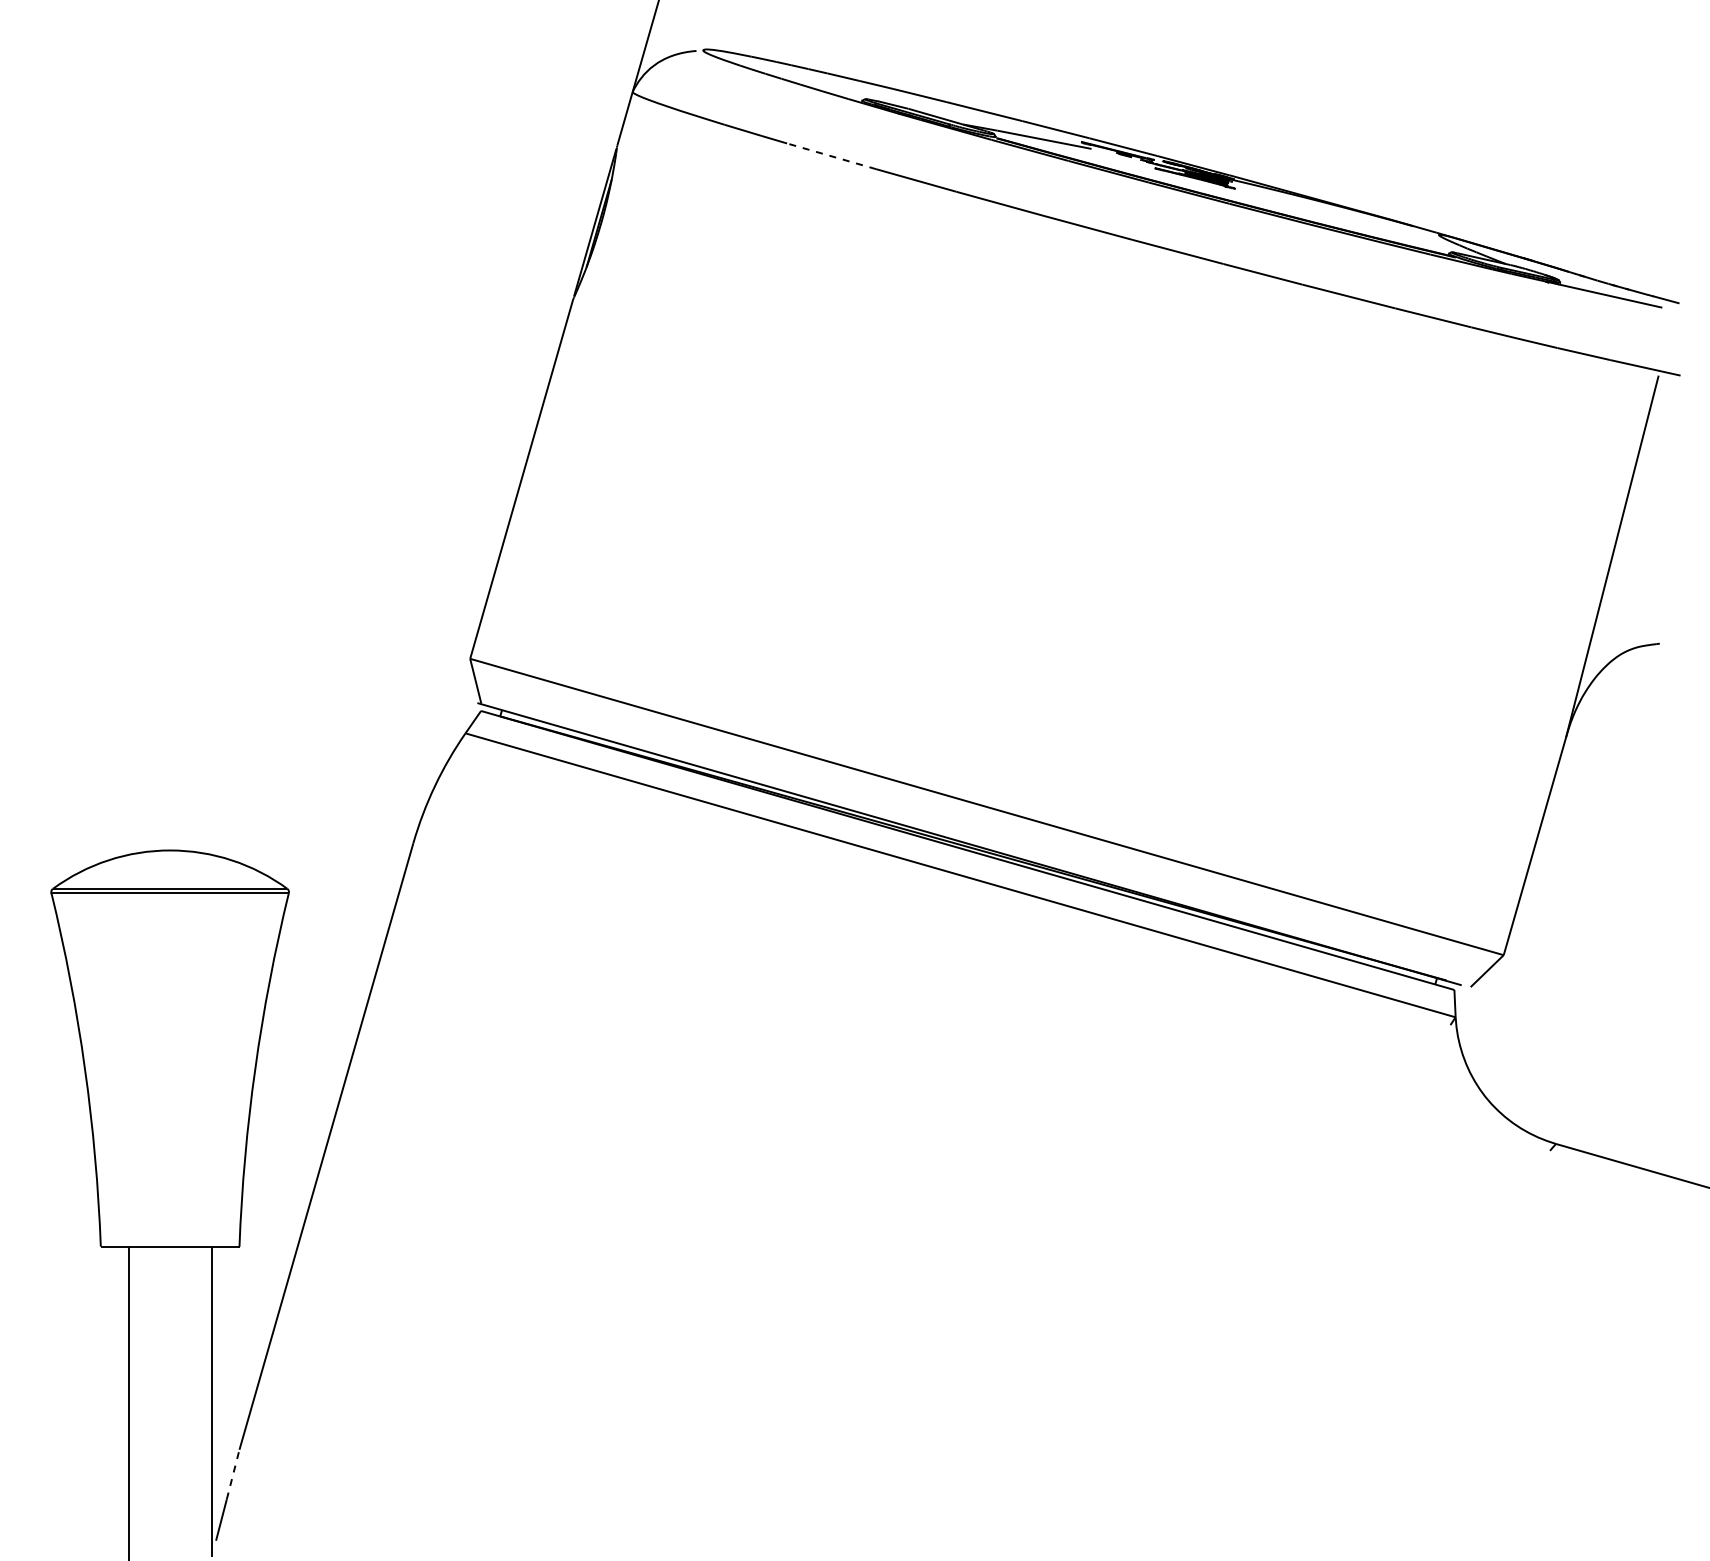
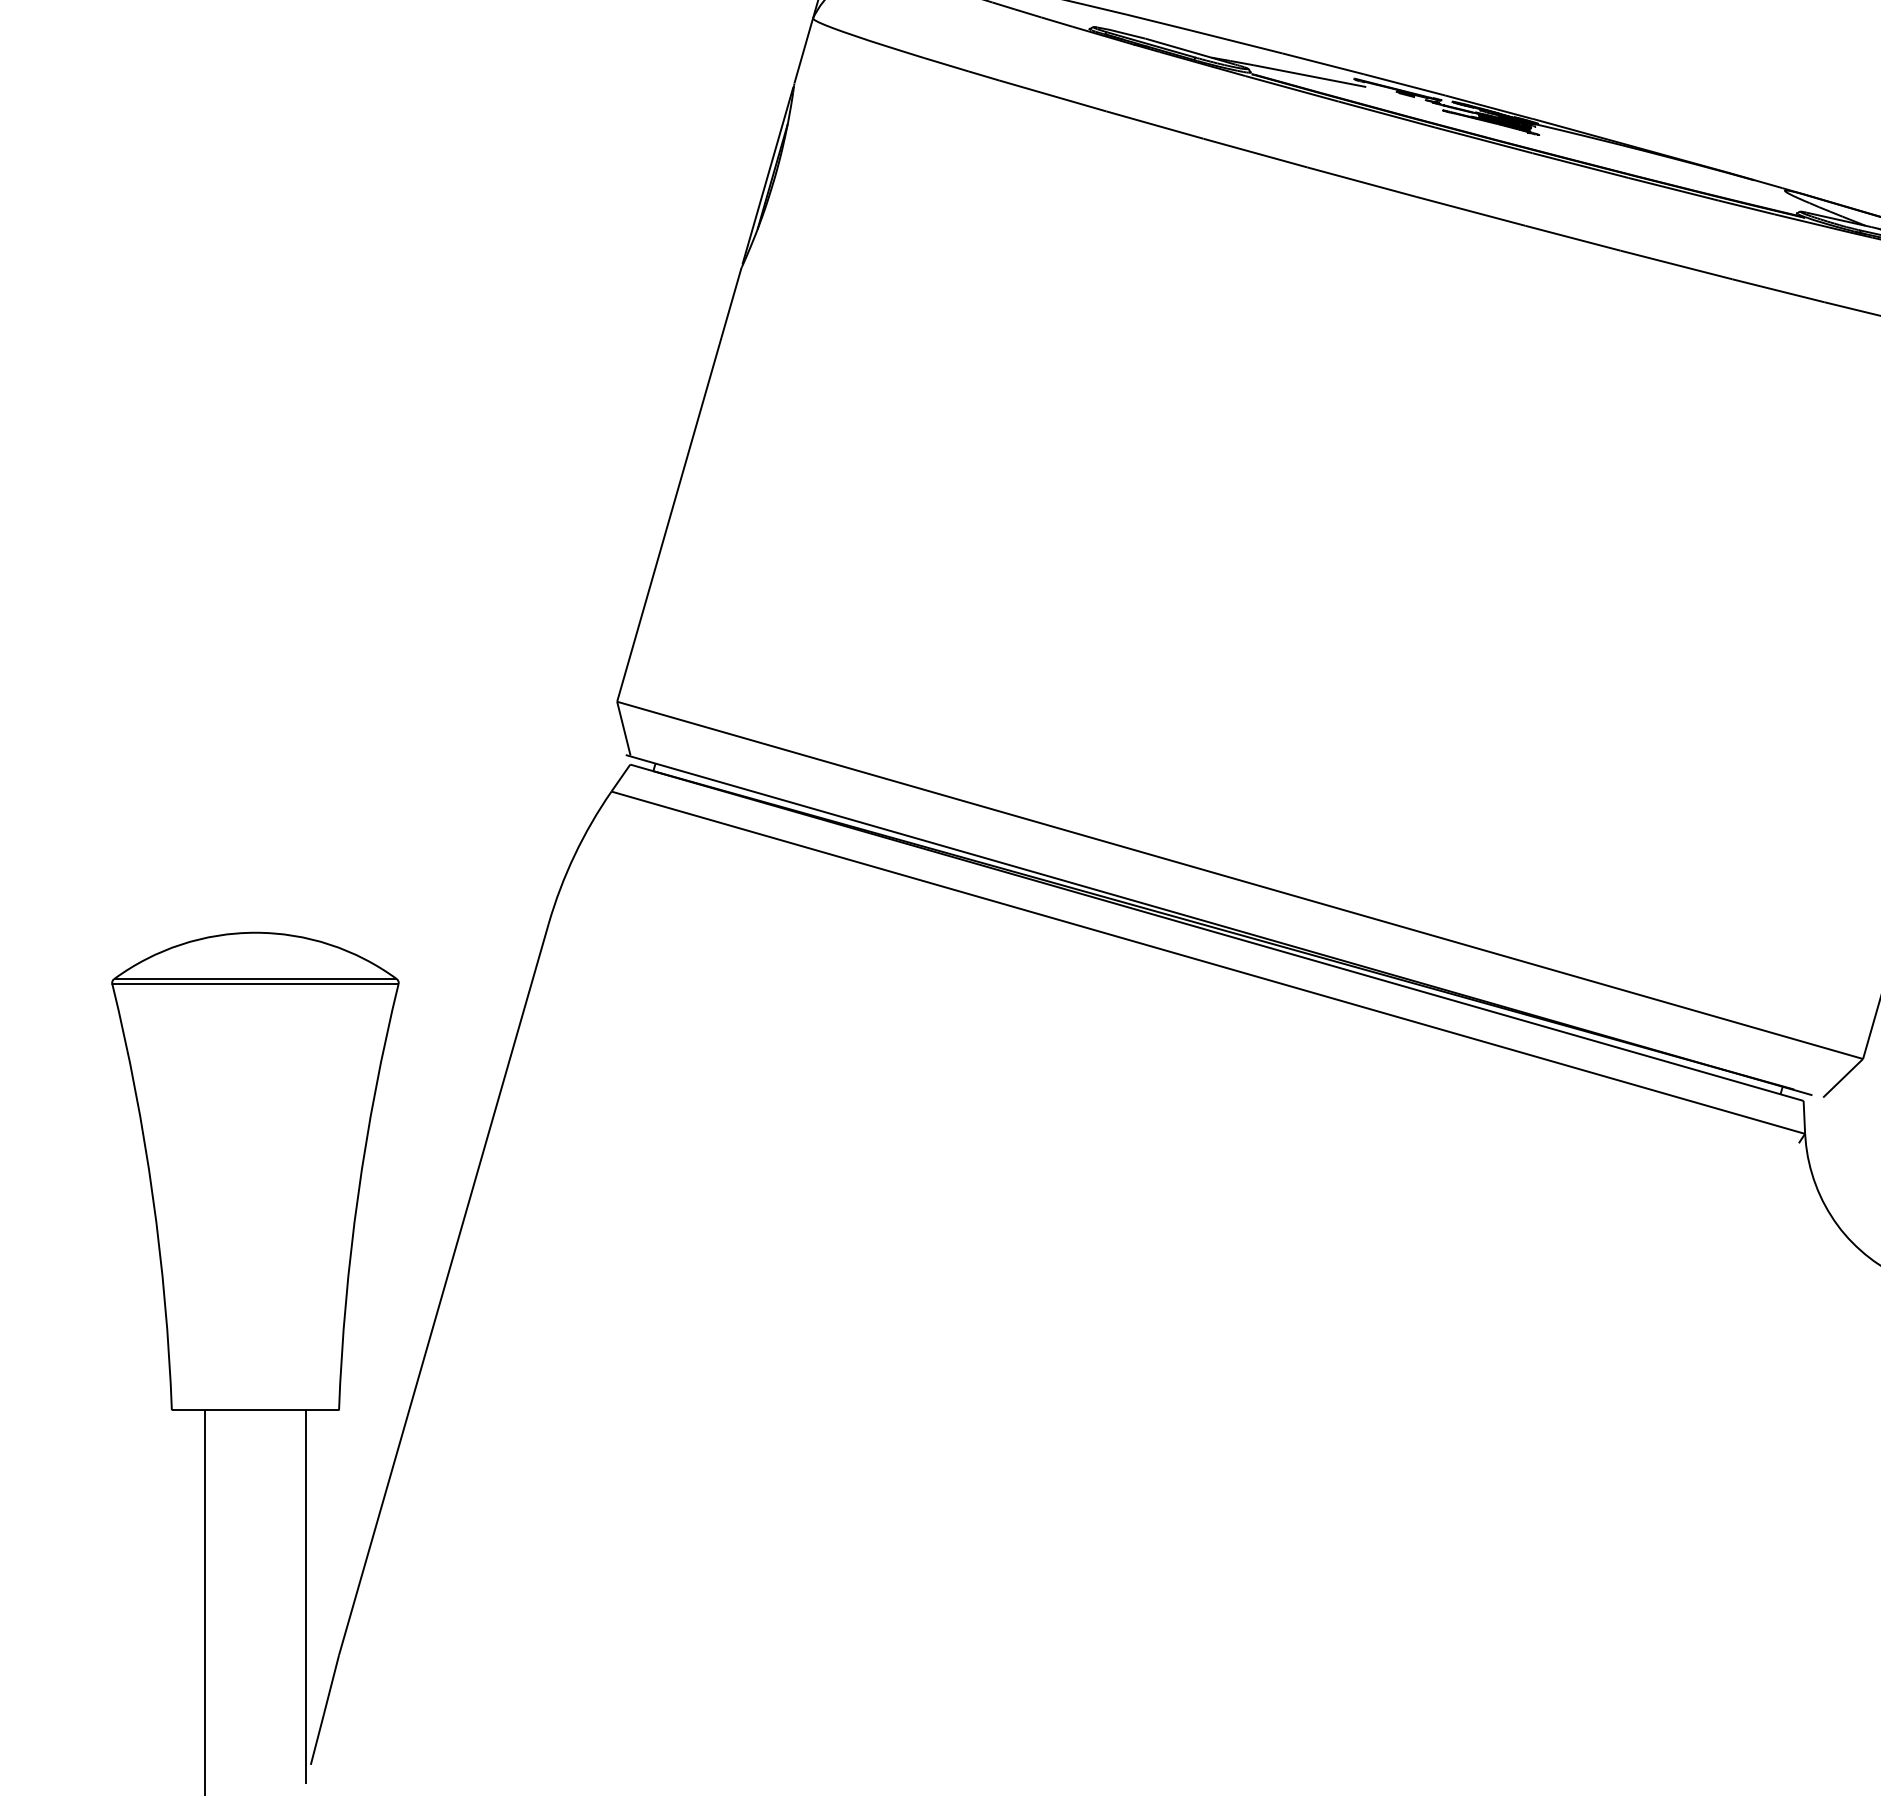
line: (831, 156) -> (1052, 96), dashed -> solid
line: (233, 1474) -> (331, 1685), dashed -> solid

